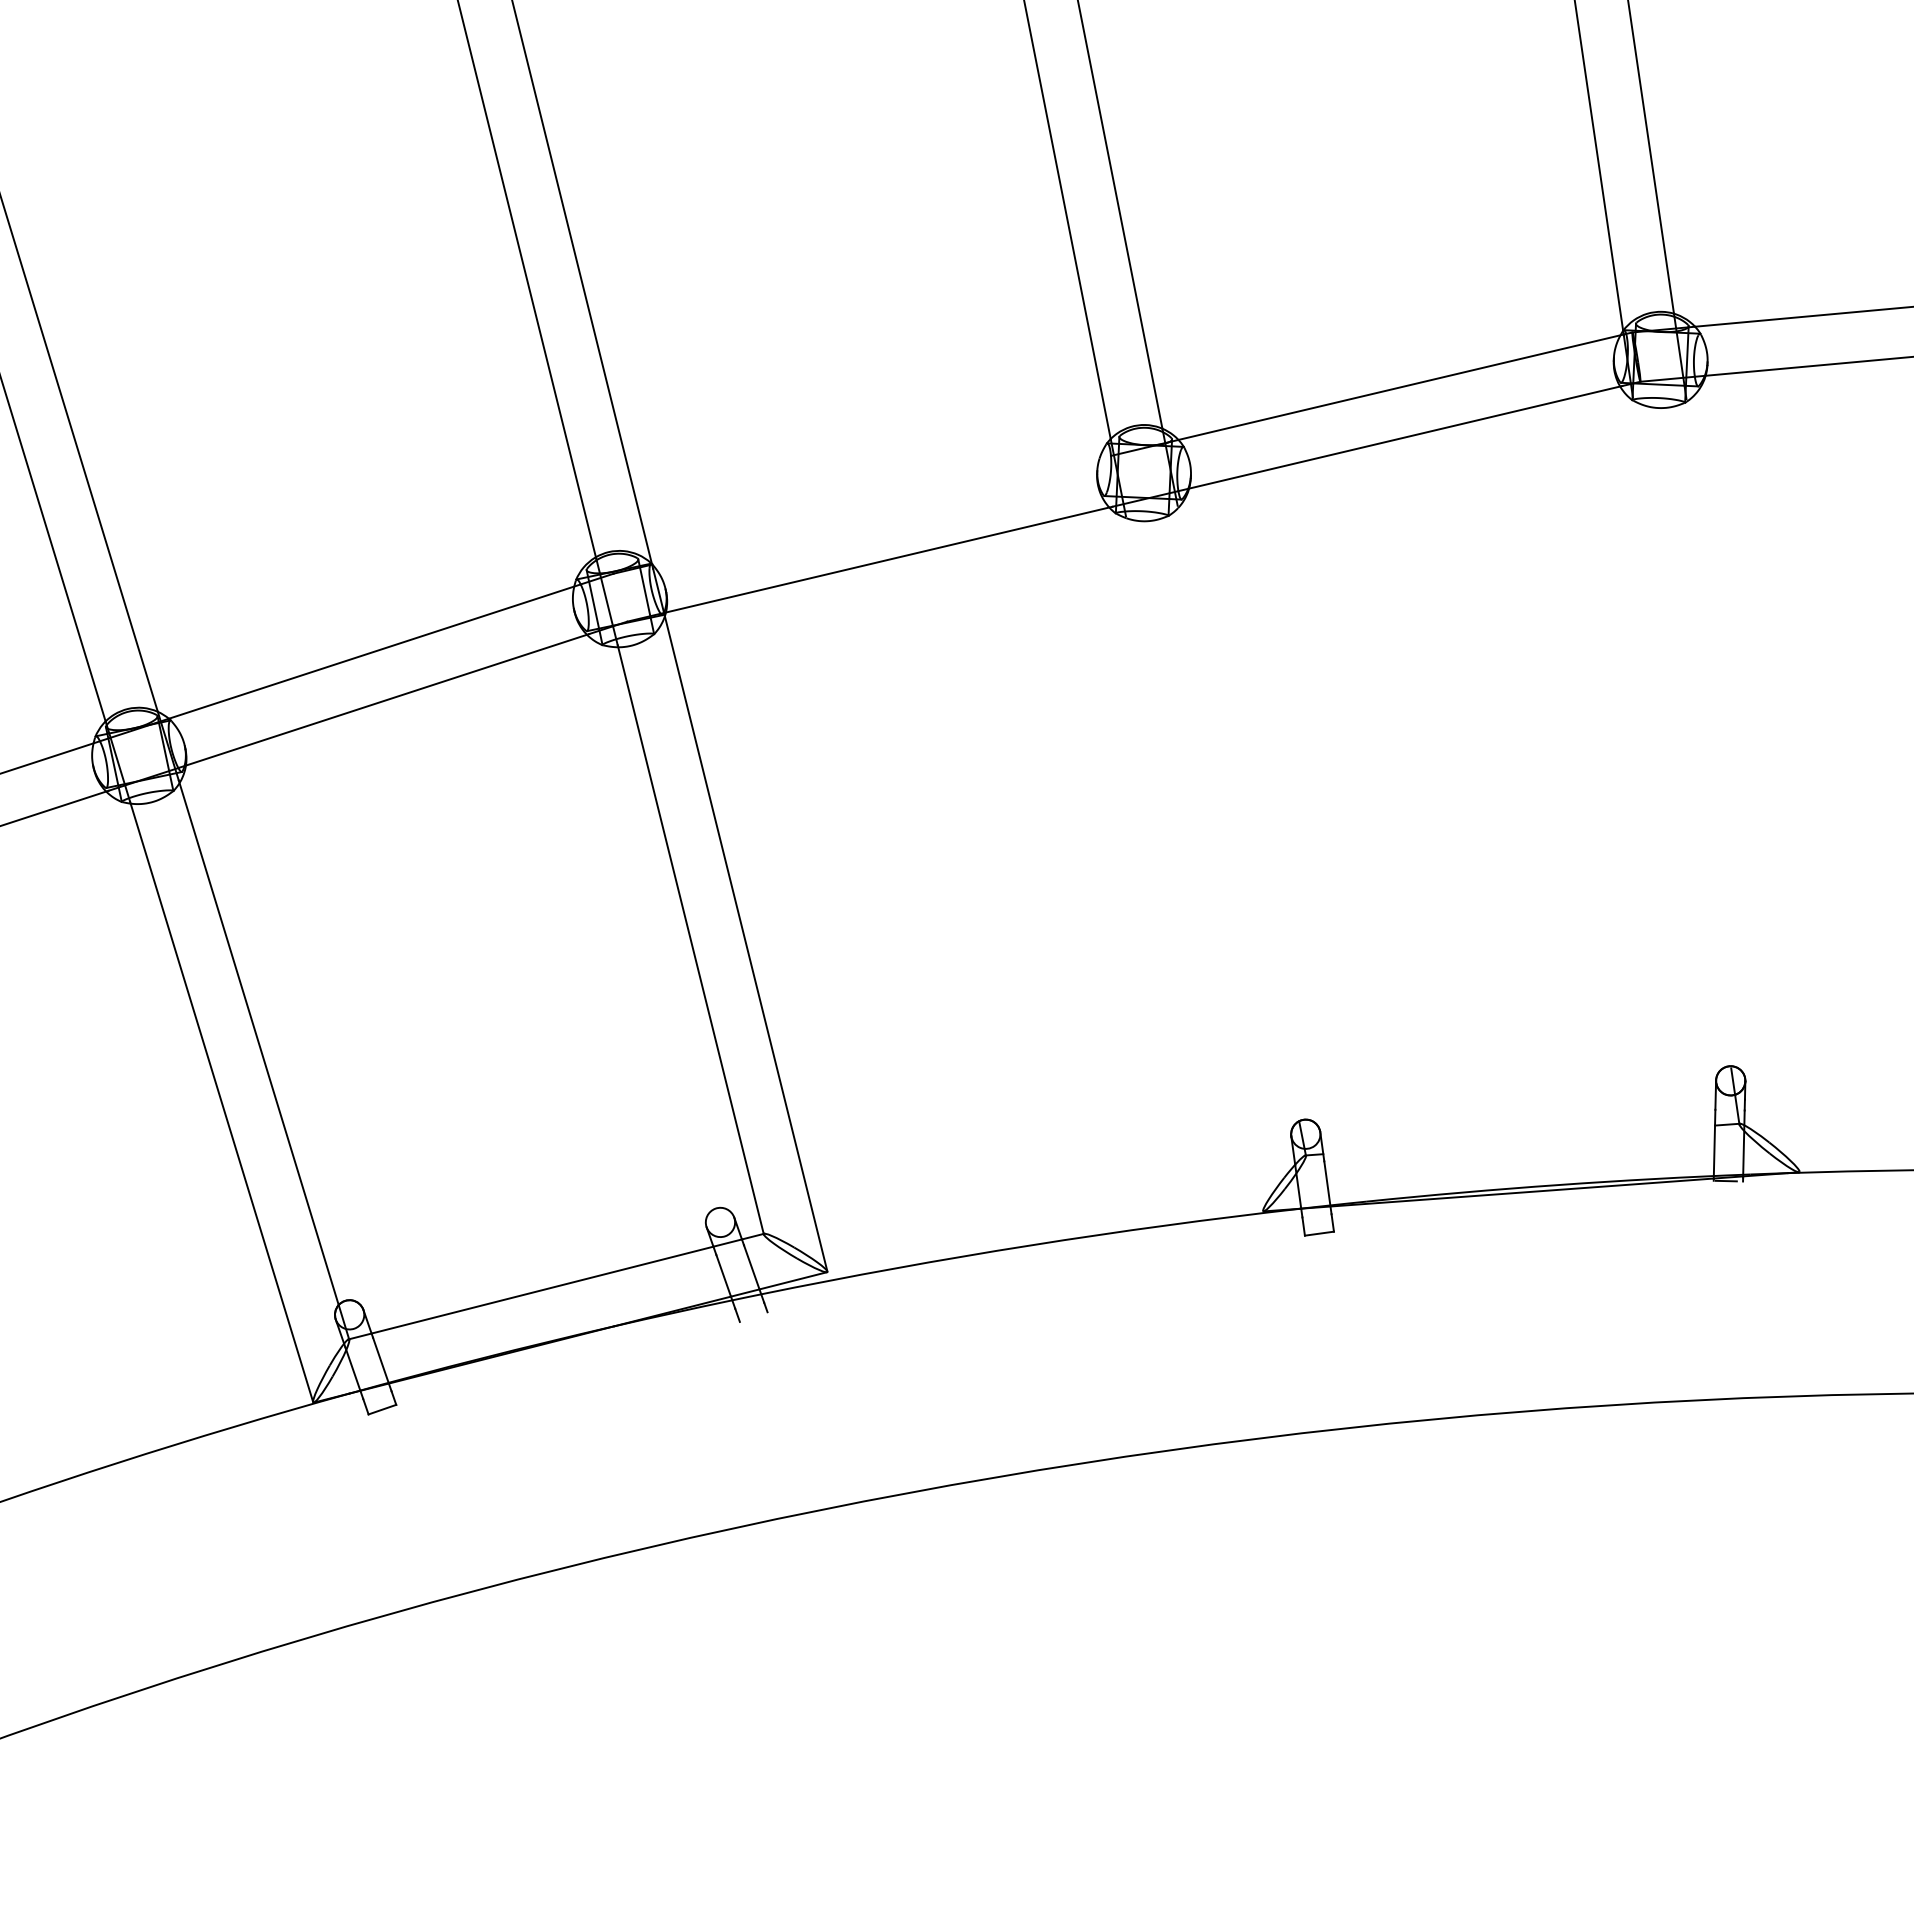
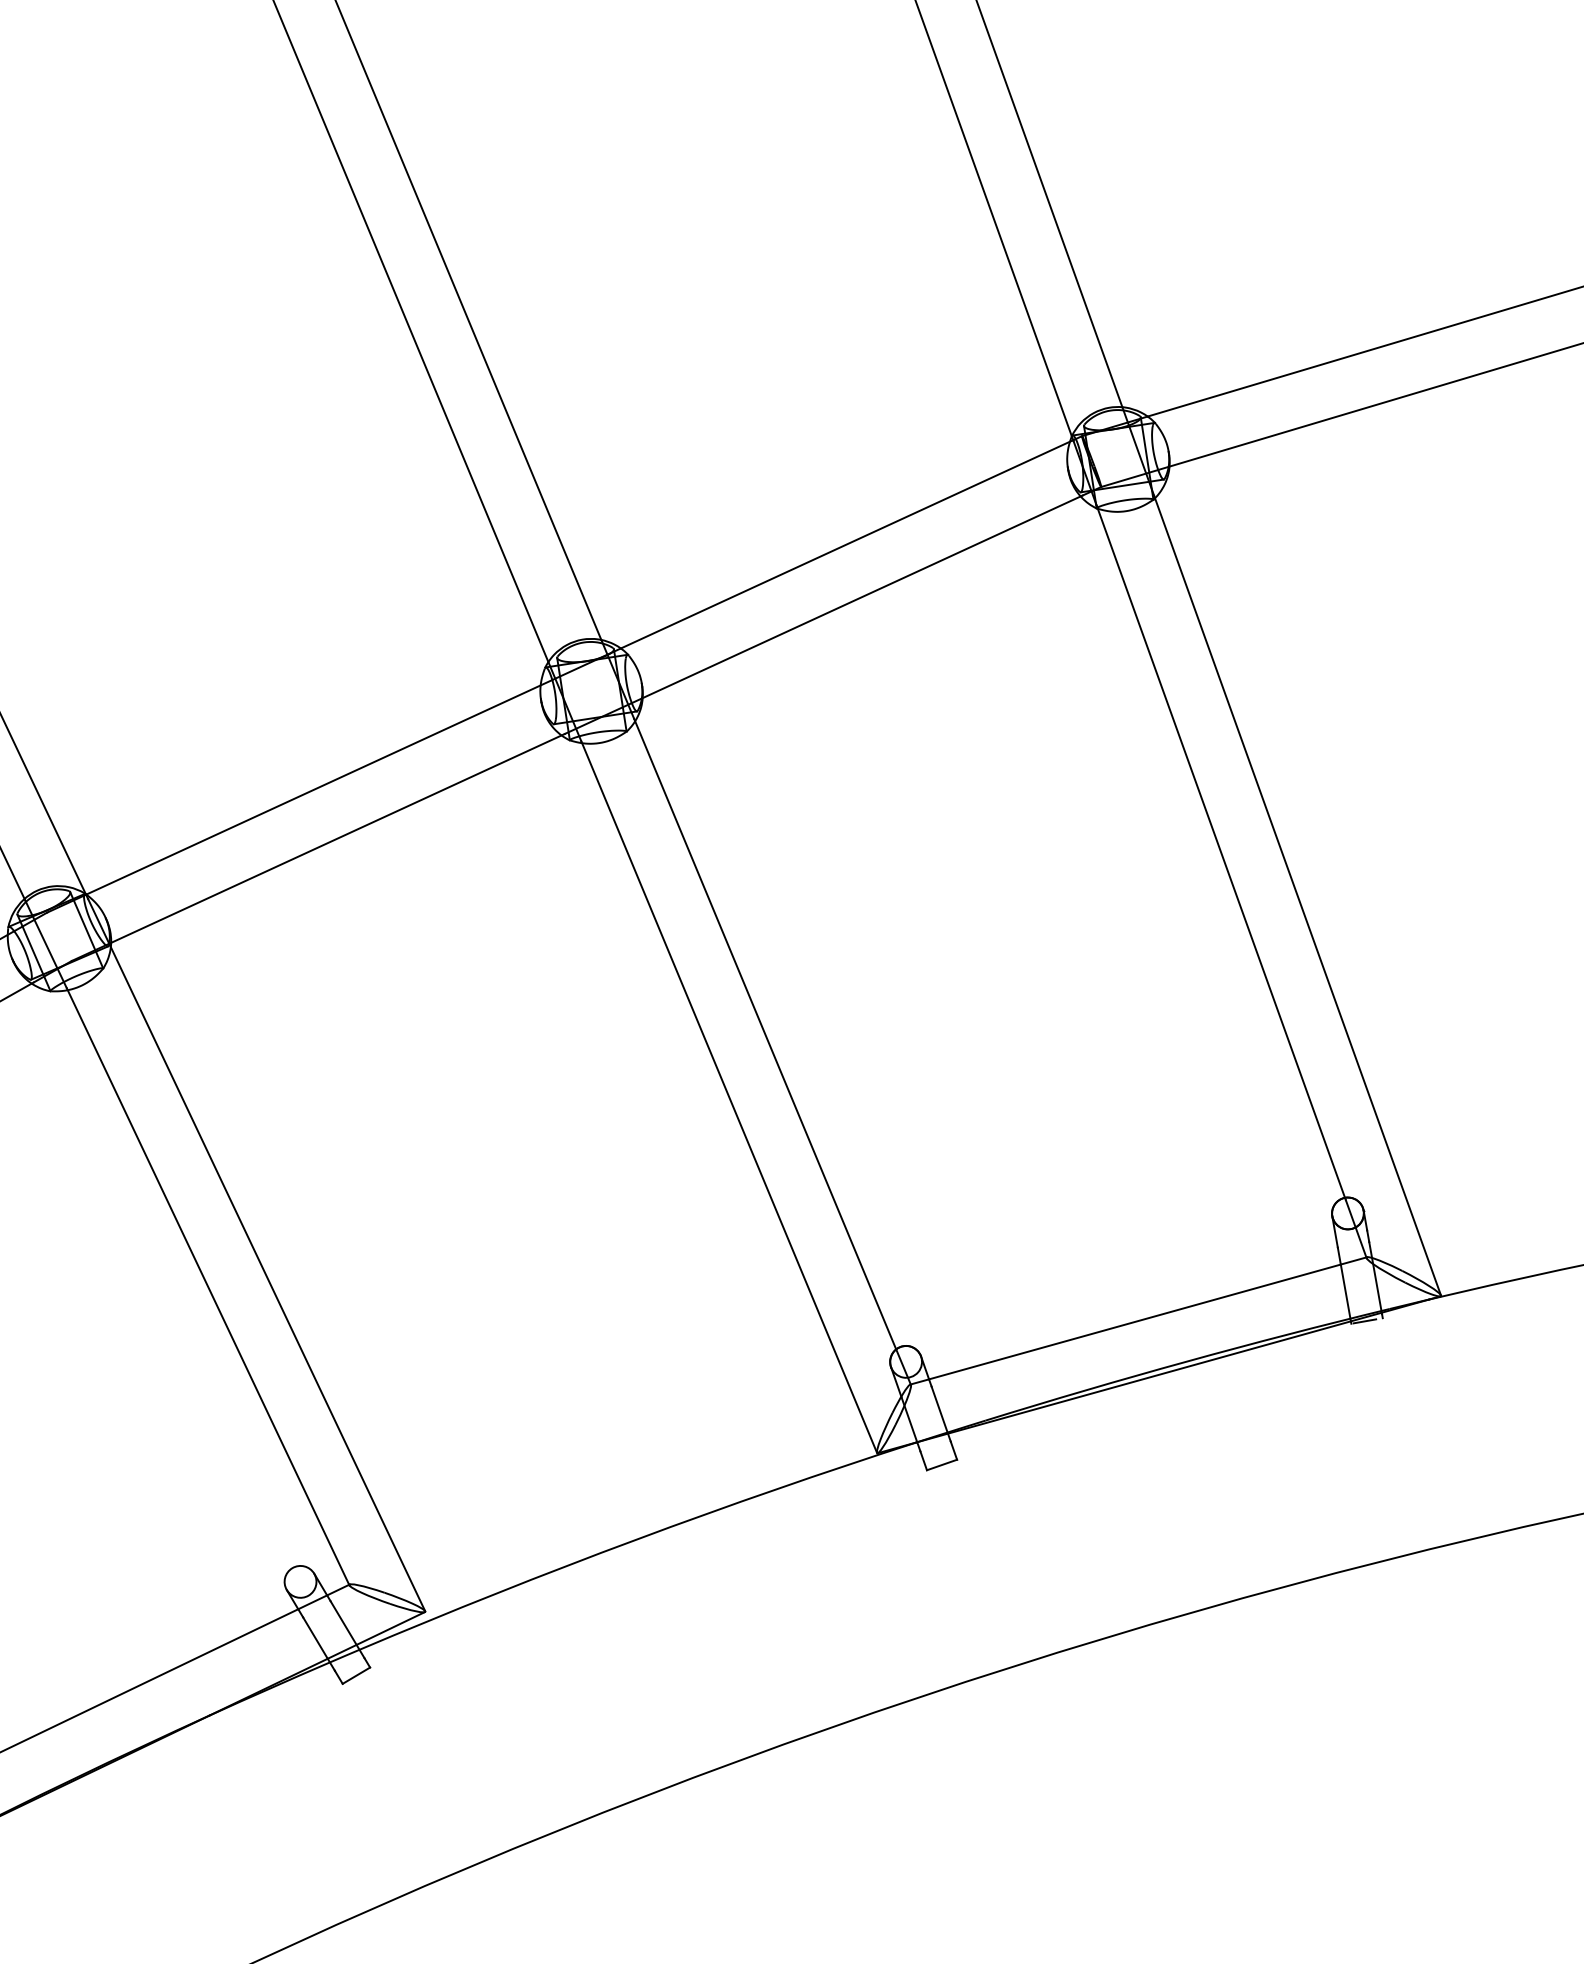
line: (881, 509) -> (318, 786), added
line: (1681, 732) -> (1220, 852), added
line: (1742, 785) -> (1296, 895), added
line: (1238, 813) -> (765, 1034), added
line: (1194, 863) -> (729, 1096), added
line: (1519, 1139) -> (1135, 1321), added
line: (753, 1316) -> (356, 1675), added

